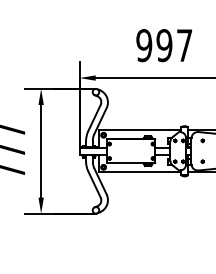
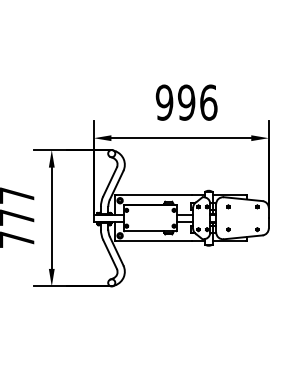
text: (184, 45) -> (208, 102), 997 -> 996

